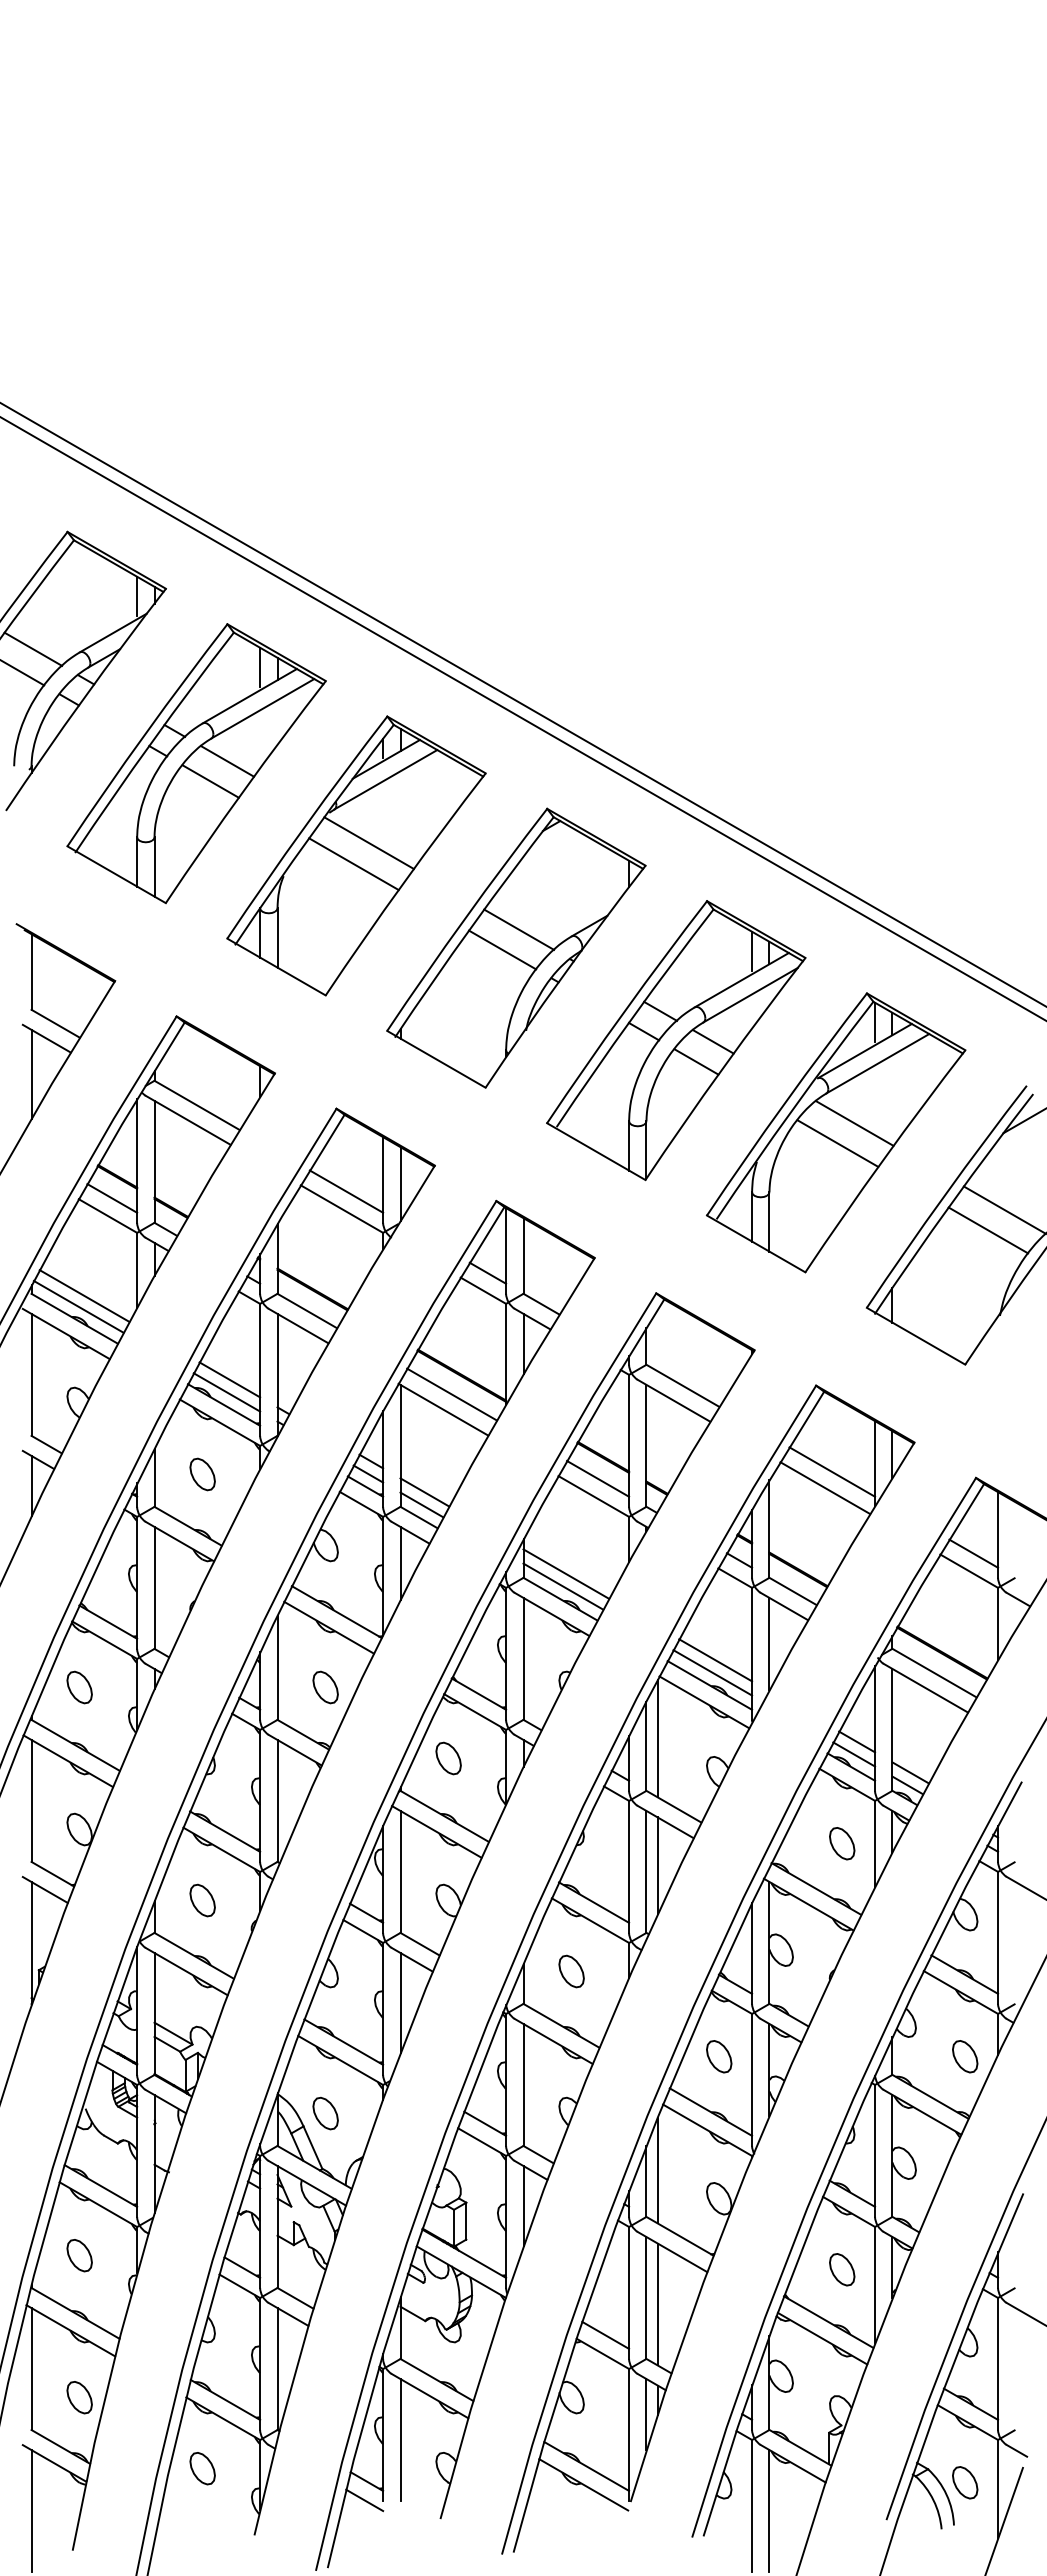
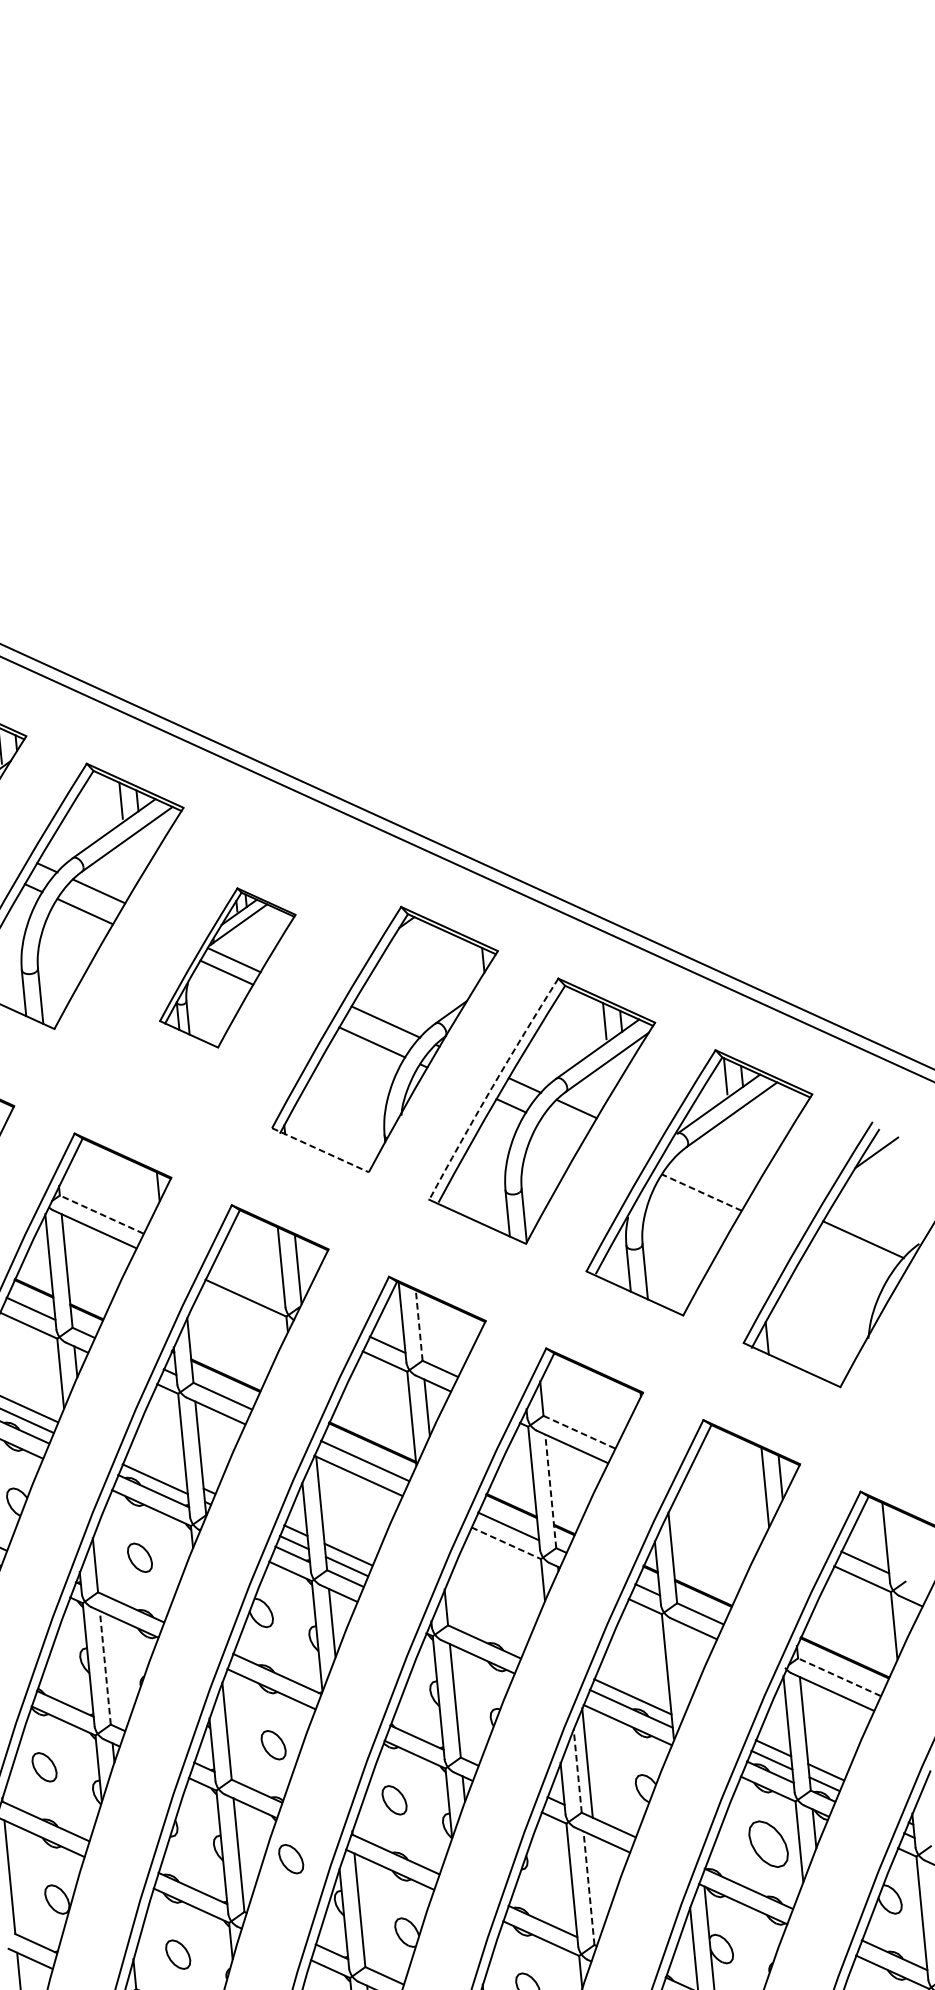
part: (356, 855) -> (227, 967), size x0.6
arc: (625, 1010) -> (492, 1087), solid -> dashed
line: (436, 1059) -> (320, 1150), solid -> dashed
line: (696, 1061) -> (562, 1128), removed
line: (196, 1105) -> (101, 1214), solid -> dashed
line: (854, 1122) -> (715, 1171), removed
line: (837, 1143) -> (701, 1192), solid -> dashed
line: (346, 1191) -> (248, 1281), removed
line: (988, 1230) -> (850, 1260), removed
line: (523, 1256) -> (419, 1326), solid -> dashed
line: (229, 1379) -> (156, 1466), removed
line: (682, 1385) -> (578, 1431), solid -> dashed
line: (646, 1445) -> (550, 1491), solid -> dashed
line: (832, 1471) -> (726, 1498), removed
line: (825, 1488) -> (721, 1515), removed
line: (593, 1496) -> (505, 1543), solid -> dashed
line: (566, 1573) -> (487, 1617), removed
line: (563, 1586) -> (486, 1629), removed
line: (154, 1587) -> (105, 1667), solid -> dashed
line: (769, 1643) -> (683, 1664), removed
line: (715, 1660) -> (634, 1685), removed
line: (934, 1673) -> (839, 1677), solid -> dashed
line: (646, 1746) -> (577, 1771), solid -> dashed
part: (332, 1810) -> (291, 1859), added
part: (842, 1843) -> (769, 1844), size x1.6
line: (657, 1865) -> (598, 1881), removed
line: (646, 1871) -> (588, 1887), solid -> dashed

